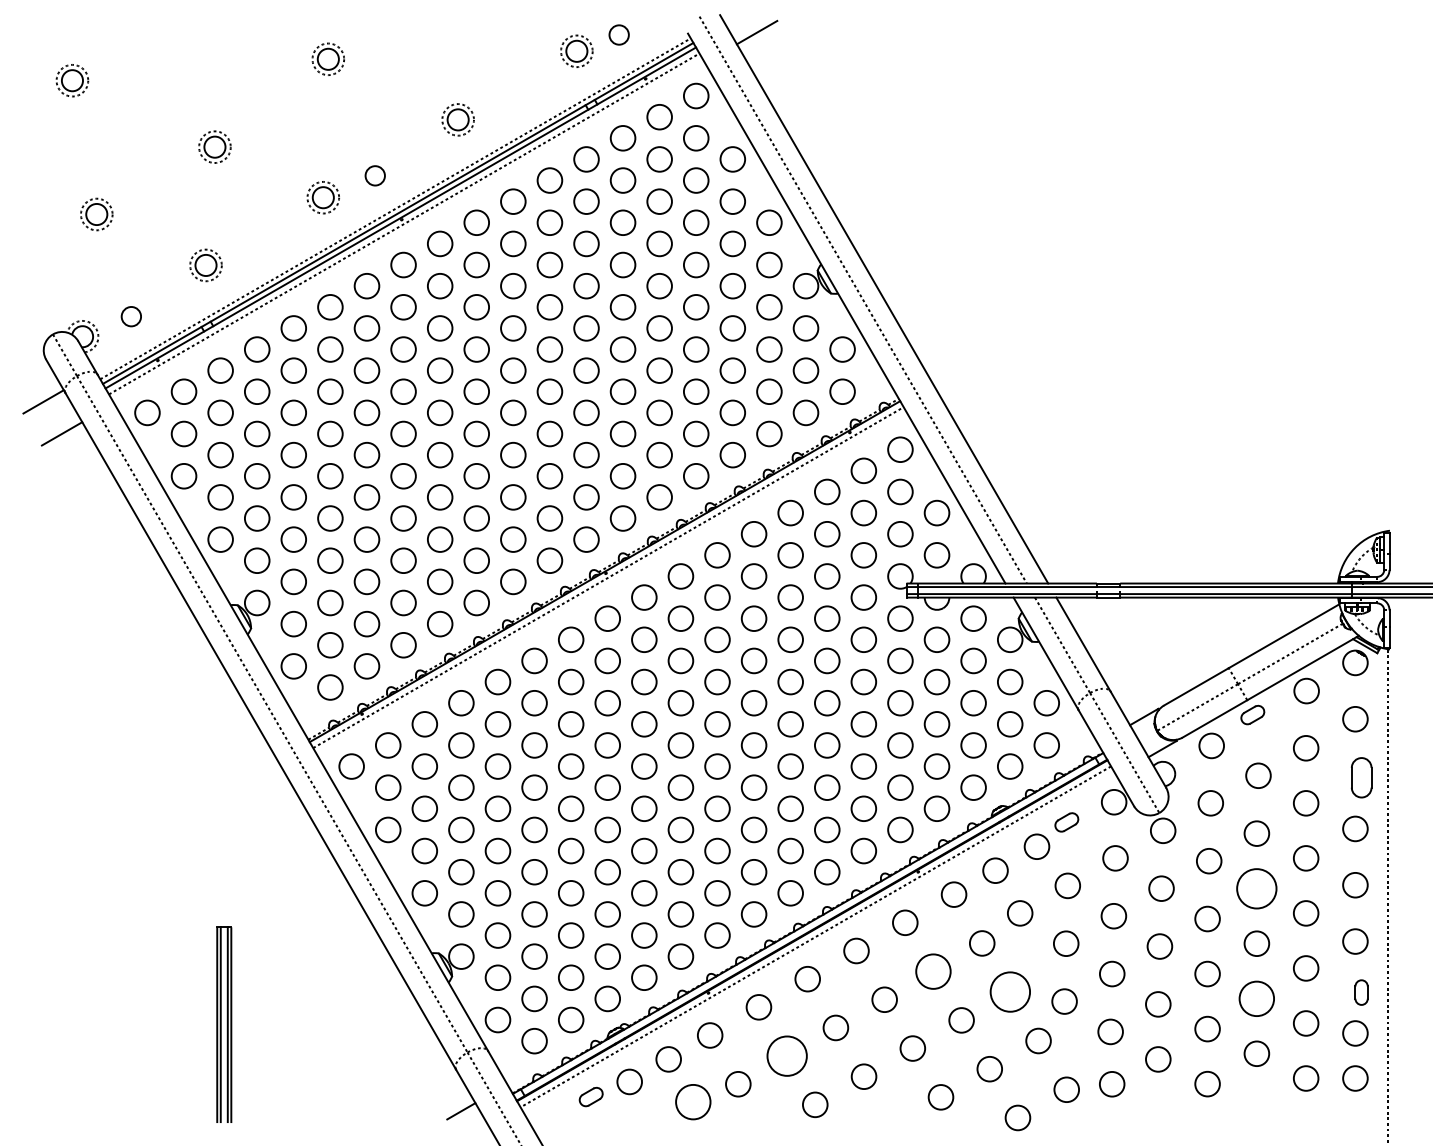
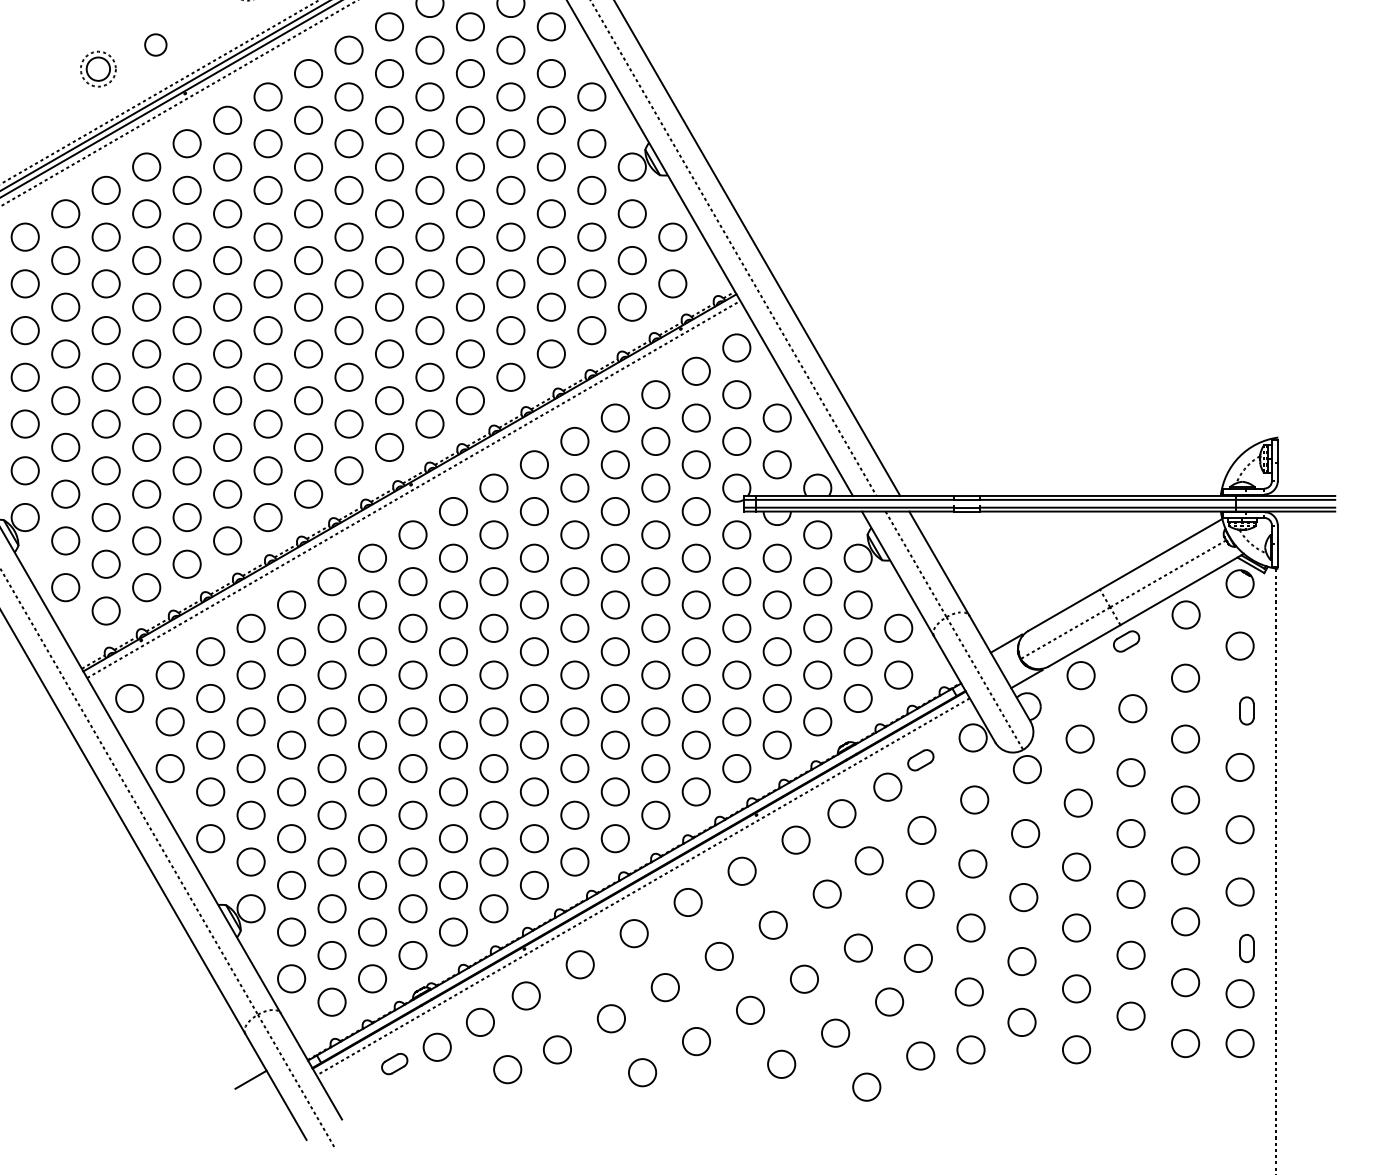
part: (1361, 777) -> (1246, 710), size x0.62
circle: (1256, 888) -> (1130, 833), size x0.62
circle: (933, 971) -> (773, 925), size x0.71
circle: (1010, 992) -> (858, 948), size x0.62
circle: (1256, 998) -> (1130, 955), size x0.71
circle: (786, 1055) -> (610, 1018), size x0.62
circle: (693, 1101) -> (507, 1068), size x0.71

